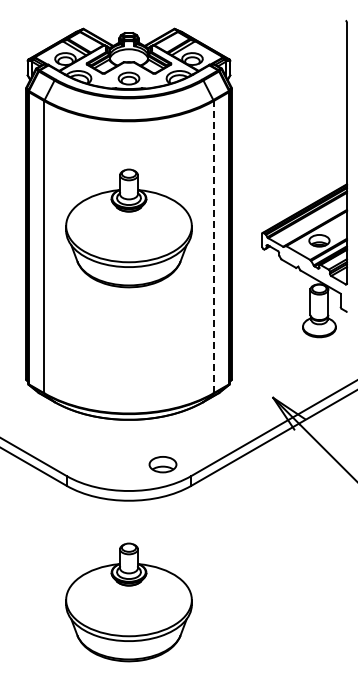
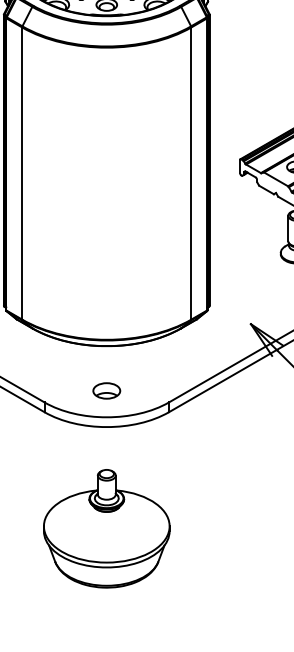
part: (128, 228) -> (106, 154), removed
line: (213, 246) -> (191, 172), dashed -> solid
part: (162, 464) -> (106, 390), moved

